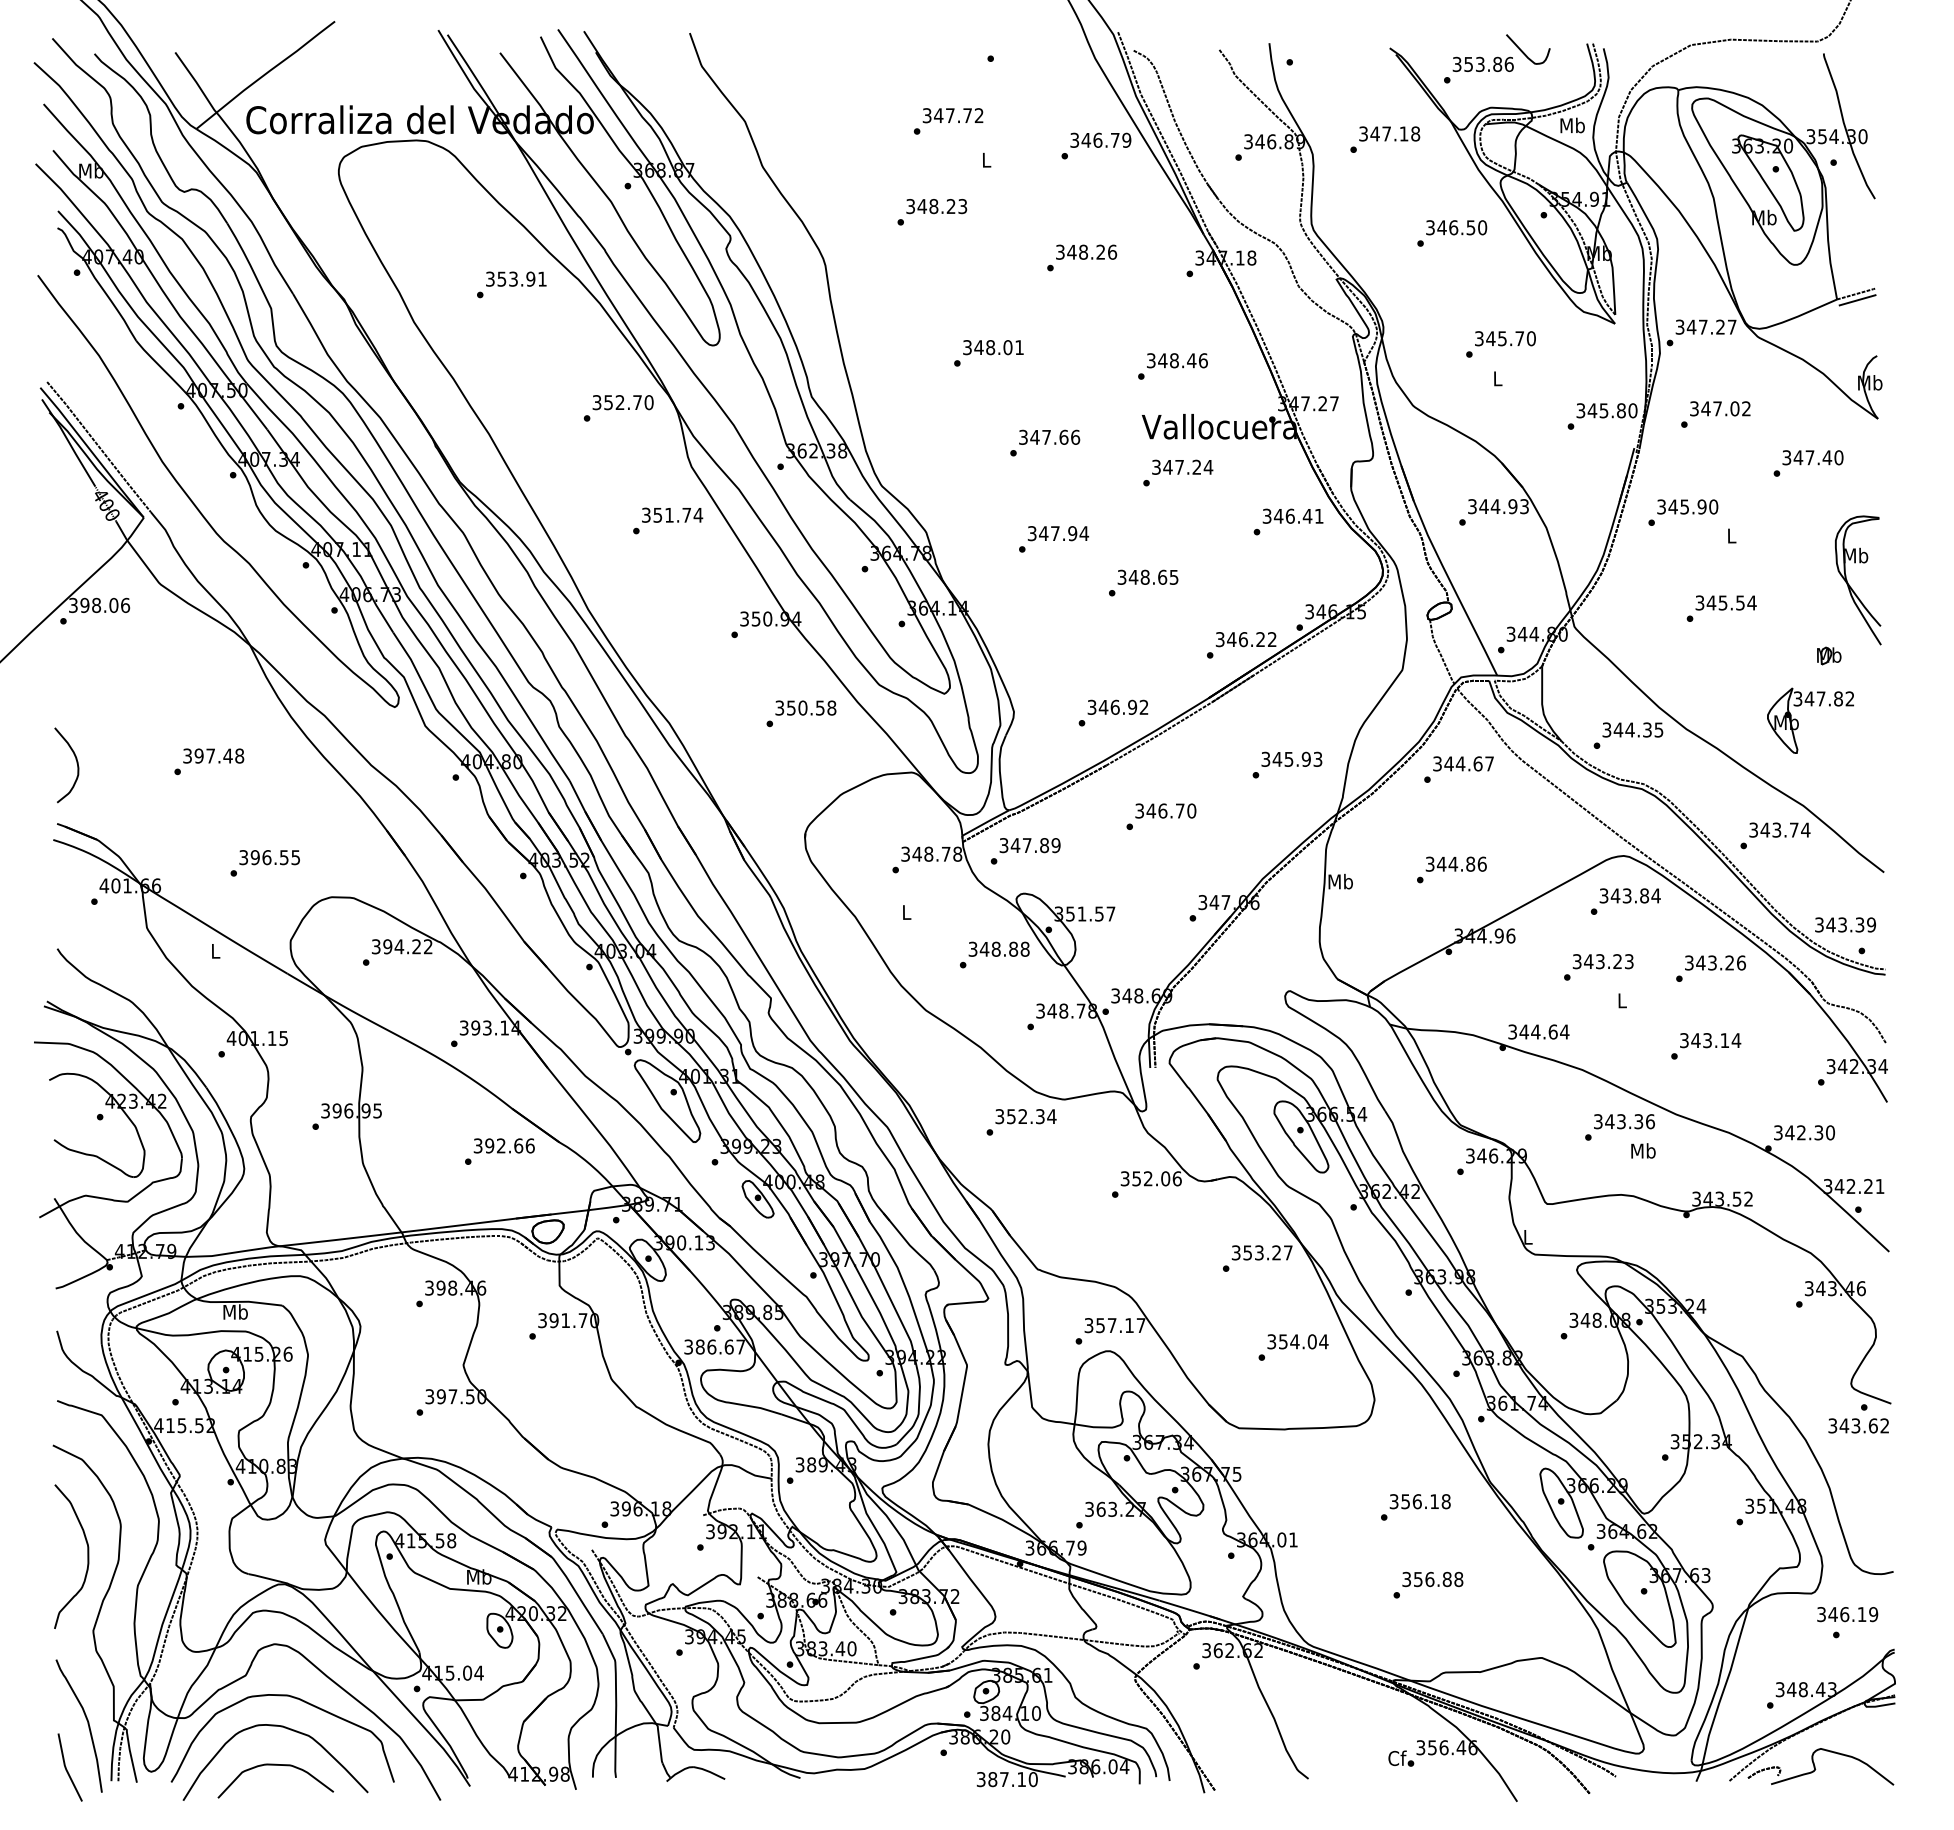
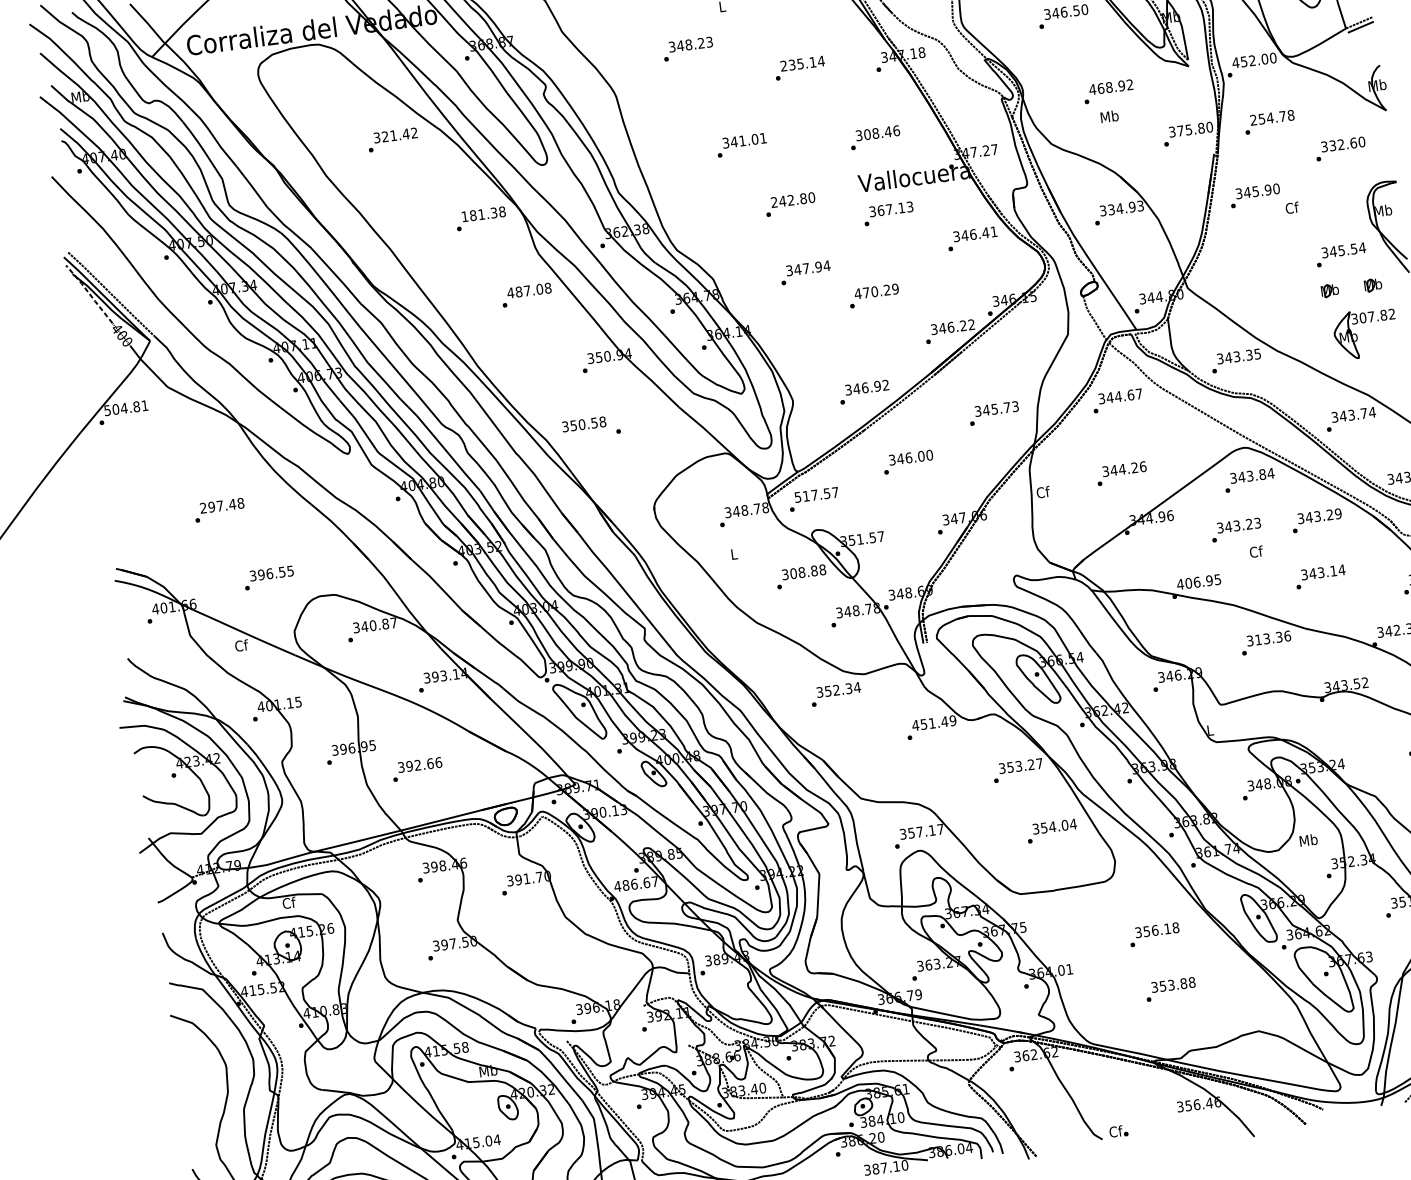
text: (1086, 251) -> (802, 63), 348.26 -> 235.14
text: (521, 278) -> (399, 134), 353.91 -> 321.42
text: (1705, 326) -> (1254, 60), 347.27 -> 452.00
text: (1504, 338) -> (1110, 87), 345.70 -> 468.92
text: (990, 347) -> (742, 140), 348.01 -> 341.01
text: (1162, 360) -> (867, 134), 348.46 -> 308.46
text: (1497, 378) -> (1109, 116), L -> Mb
text: (622, 402) -> (483, 214), 352.70 -> 181.38
text: (1720, 408) -> (1272, 117), 347.02 -> 254.78
text: (1592, 410) -> (1180, 130), 345.80 -> 375.80
text: (1049, 436) -> (793, 199), 347.66 -> 242.80
line: (68, 442) -> (89, 293), solid -> dashed
text: (1812, 457) -> (1342, 144), 347.40 -> 332.60
text: (1188, 466) -> (895, 208), 347.24 -> 367.13
text: (1483, 506) -> (1111, 209), 344.93 -> 334.93
text: (672, 514) -> (529, 290), 351.74 -> 487.08
text: (1732, 535) -> (1292, 207), L -> Cf
text: (1147, 576) -> (876, 290), 348.65 -> 470.29
text: (99, 605) -> (126, 408), 398.06 -> 504.81
text: (1721, 608) -> (1340, 254), moved
part: (1769, 655) -> (1330, 290), added
text: (1809, 698) -> (1362, 317), 347.82 -> 307.82
text: (805, 707) -> (583, 424), moved
text: (1629, 729) -> (1236, 356), 344.35 -> 343.35
text: (187, 756) -> (203, 508), 397.48 -> 297.48
text: (1305, 758) -> (1006, 407), 345.93 -> 345.73
curve: (76, 763) -> (124, 523), removed
text: (1179, 810) -> (920, 456), 346.70 -> 346.00
text: (1030, 845) -> (817, 494), 347.89 -> 517.57
text: (1470, 863) -> (1134, 467), 344.86 -> 344.26
text: (1340, 881) -> (1042, 492), Mb -> Cf
text: (407, 946) -> (378, 624), 394.22 -> 340.87
text: (984, 948) -> (793, 573), 348.88 -> 308.88
text: (215, 950) -> (241, 645), L -> Cf
text: (1741, 962) -> (1338, 513), 343.26 -> 343.29
text: (1622, 1000) -> (1256, 551), L -> Cf
text: (1538, 1031) -> (1198, 581), 344.64 -> 406.95
text: (1609, 1121) -> (1258, 639), 343.36 -> 313.36
text: (1643, 1150) -> (1308, 839), moved
text: (499, 1151) -> (417, 769), moved
text: (1150, 1178) -> (933, 722), 352.06 -> 451.49
text: (235, 1311) -> (288, 902), Mb -> Cf
text: (688, 1346) -> (617, 886), 386.67 -> 486.67
curve: (87, 1556) -> (205, 1092), removed
text: (1429, 1579) -> (1171, 985), 356.88 -> 353.88
text: (1401, 1758) -> (1118, 1131), moved

